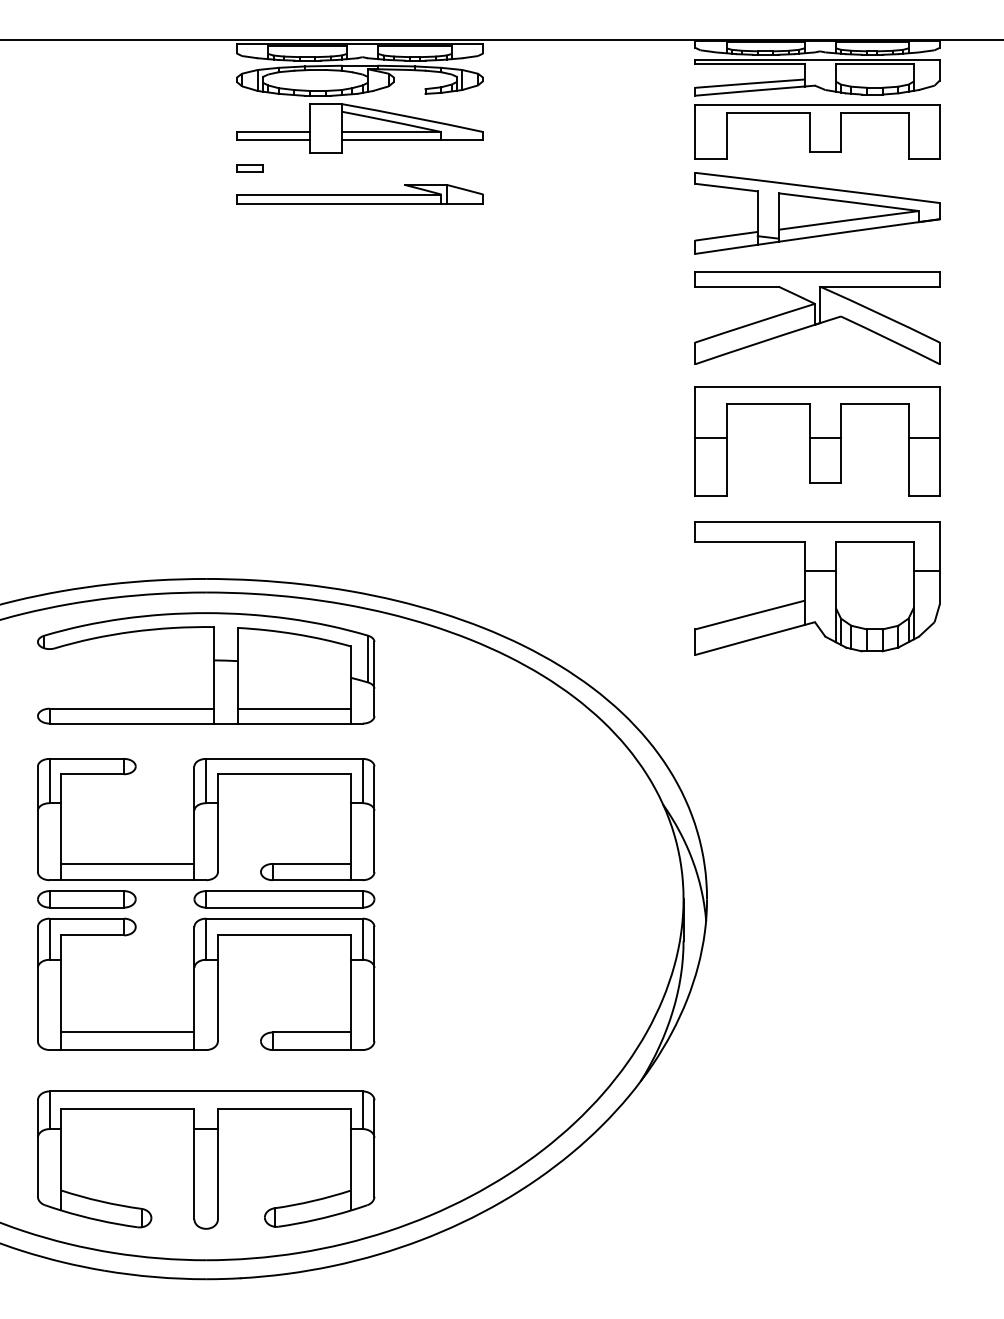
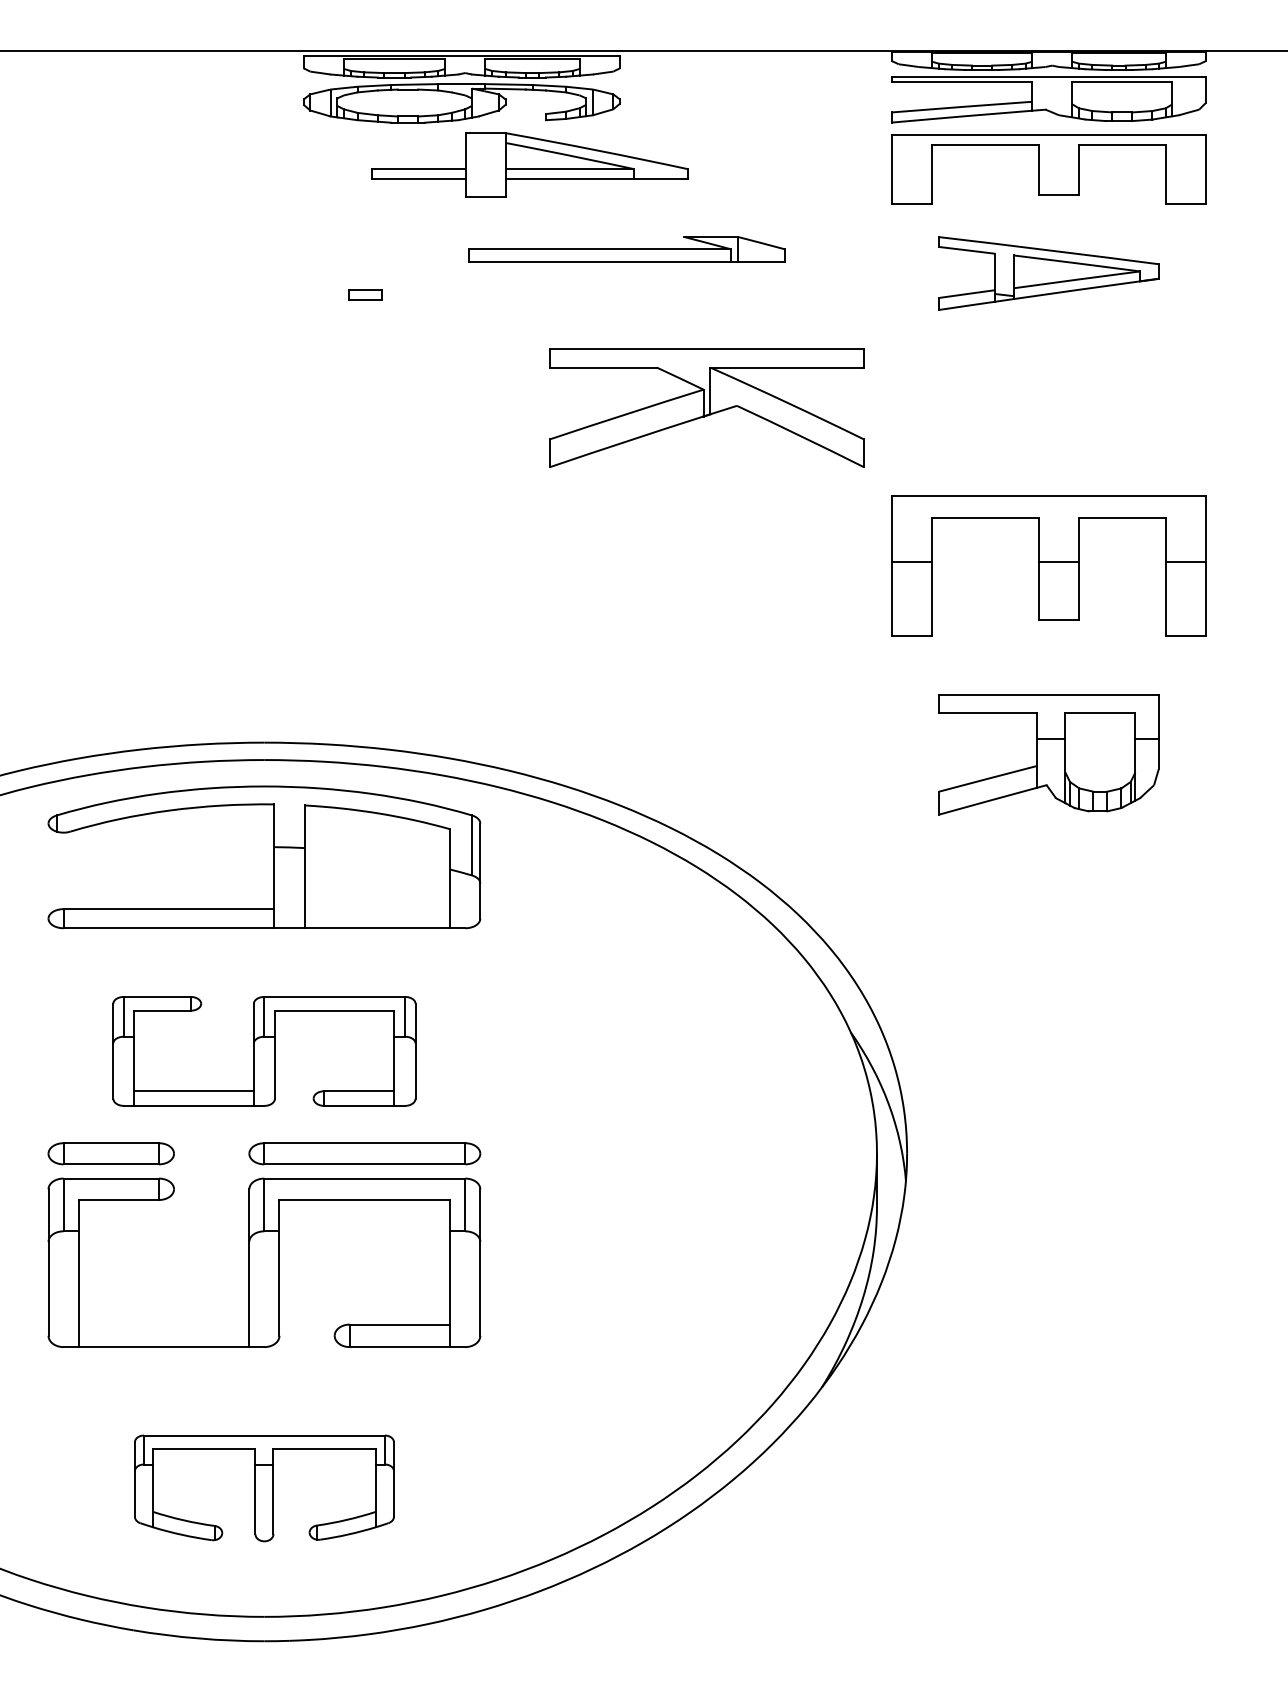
part: (359, 128) -> (529, 164), moved
part: (249, 168) -> (365, 294), moved
part: (359, 194) -> (626, 249), moved
part: (817, 213) -> (1048, 273), size x0.7
part: (817, 317) -> (706, 407), moved
part: (817, 588) -> (1048, 754), size x0.7
line: (294, 708) -> (377, 909), removed
part: (206, 819) -> (264, 1051), size x0.7
line: (127, 1032) -> (163, 1324), removed
part: (206, 1160) -> (264, 1488), size x0.6

